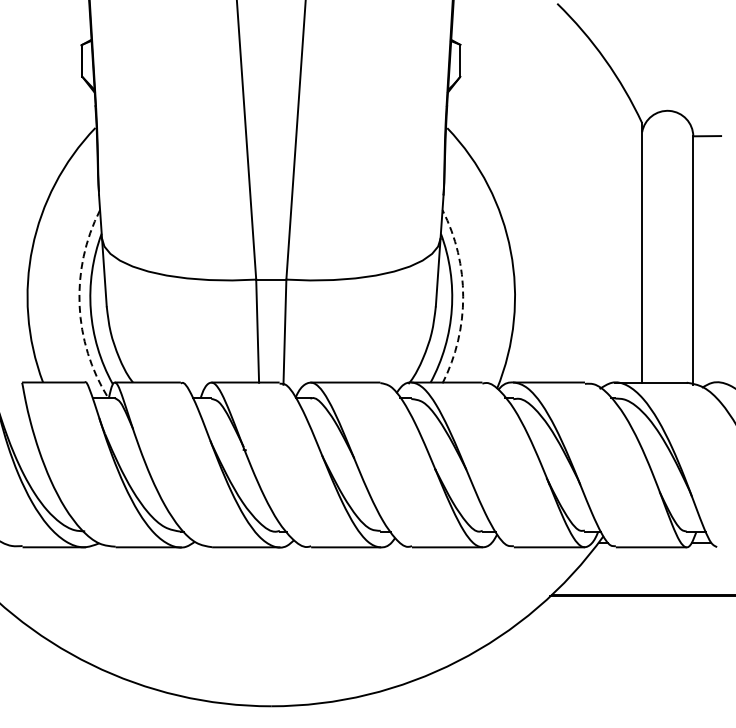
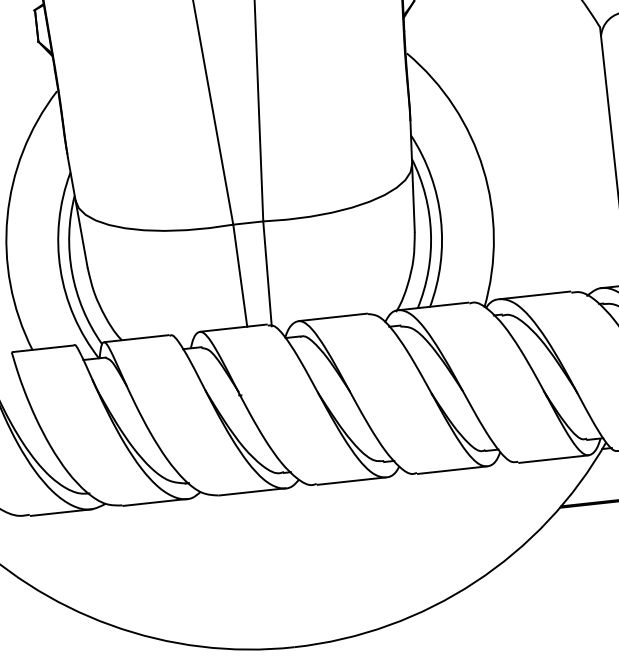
arc: (463, 296) -> (441, 219), dashed -> solid
arc: (79, 305) -> (60, 269), dashed -> solid

